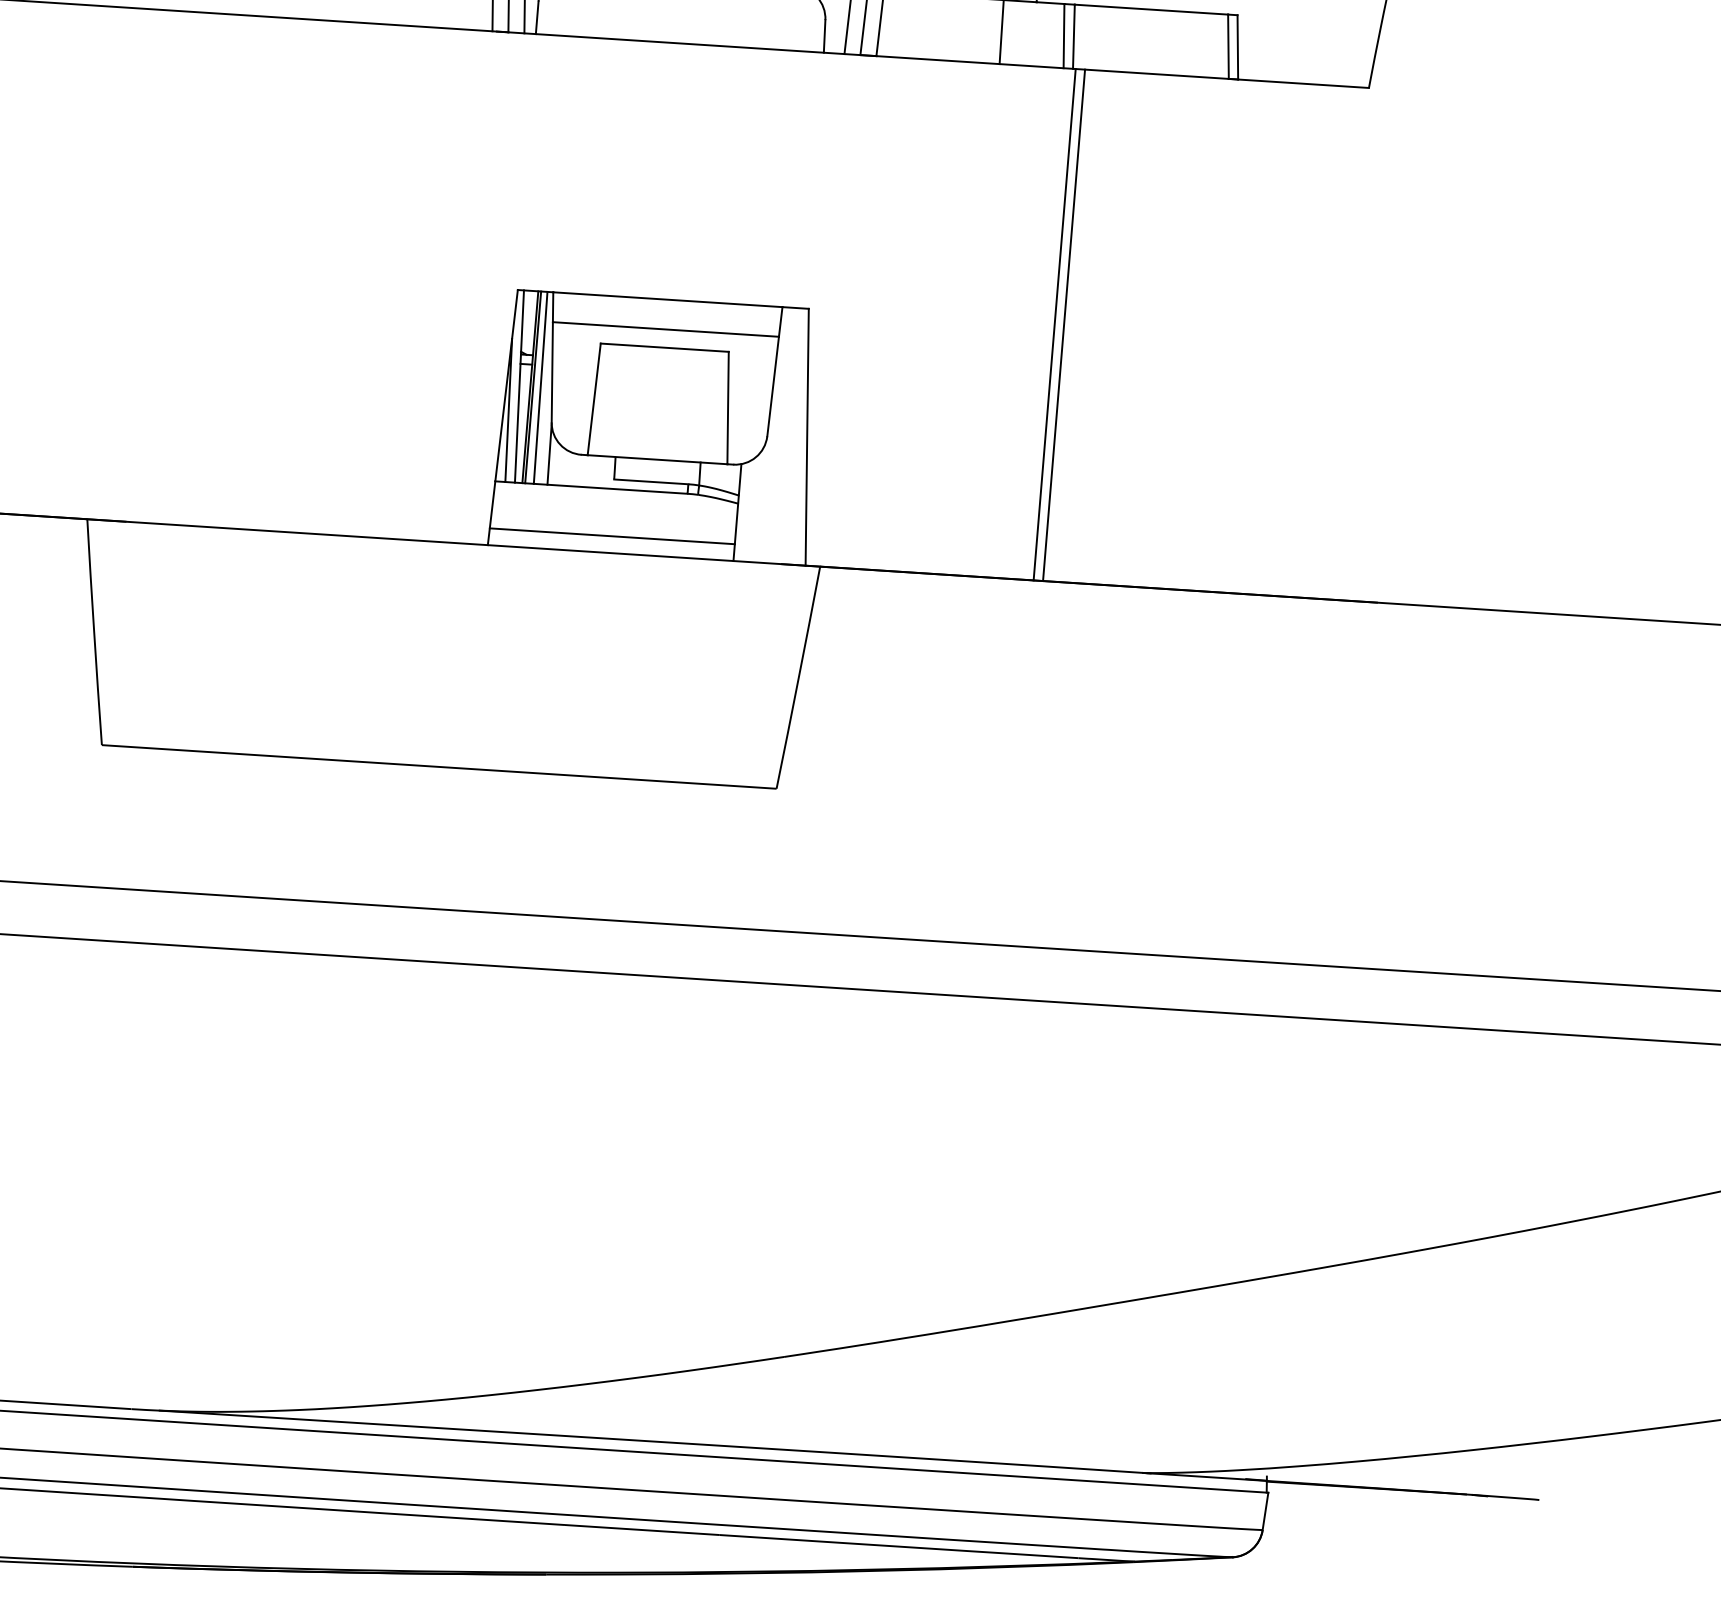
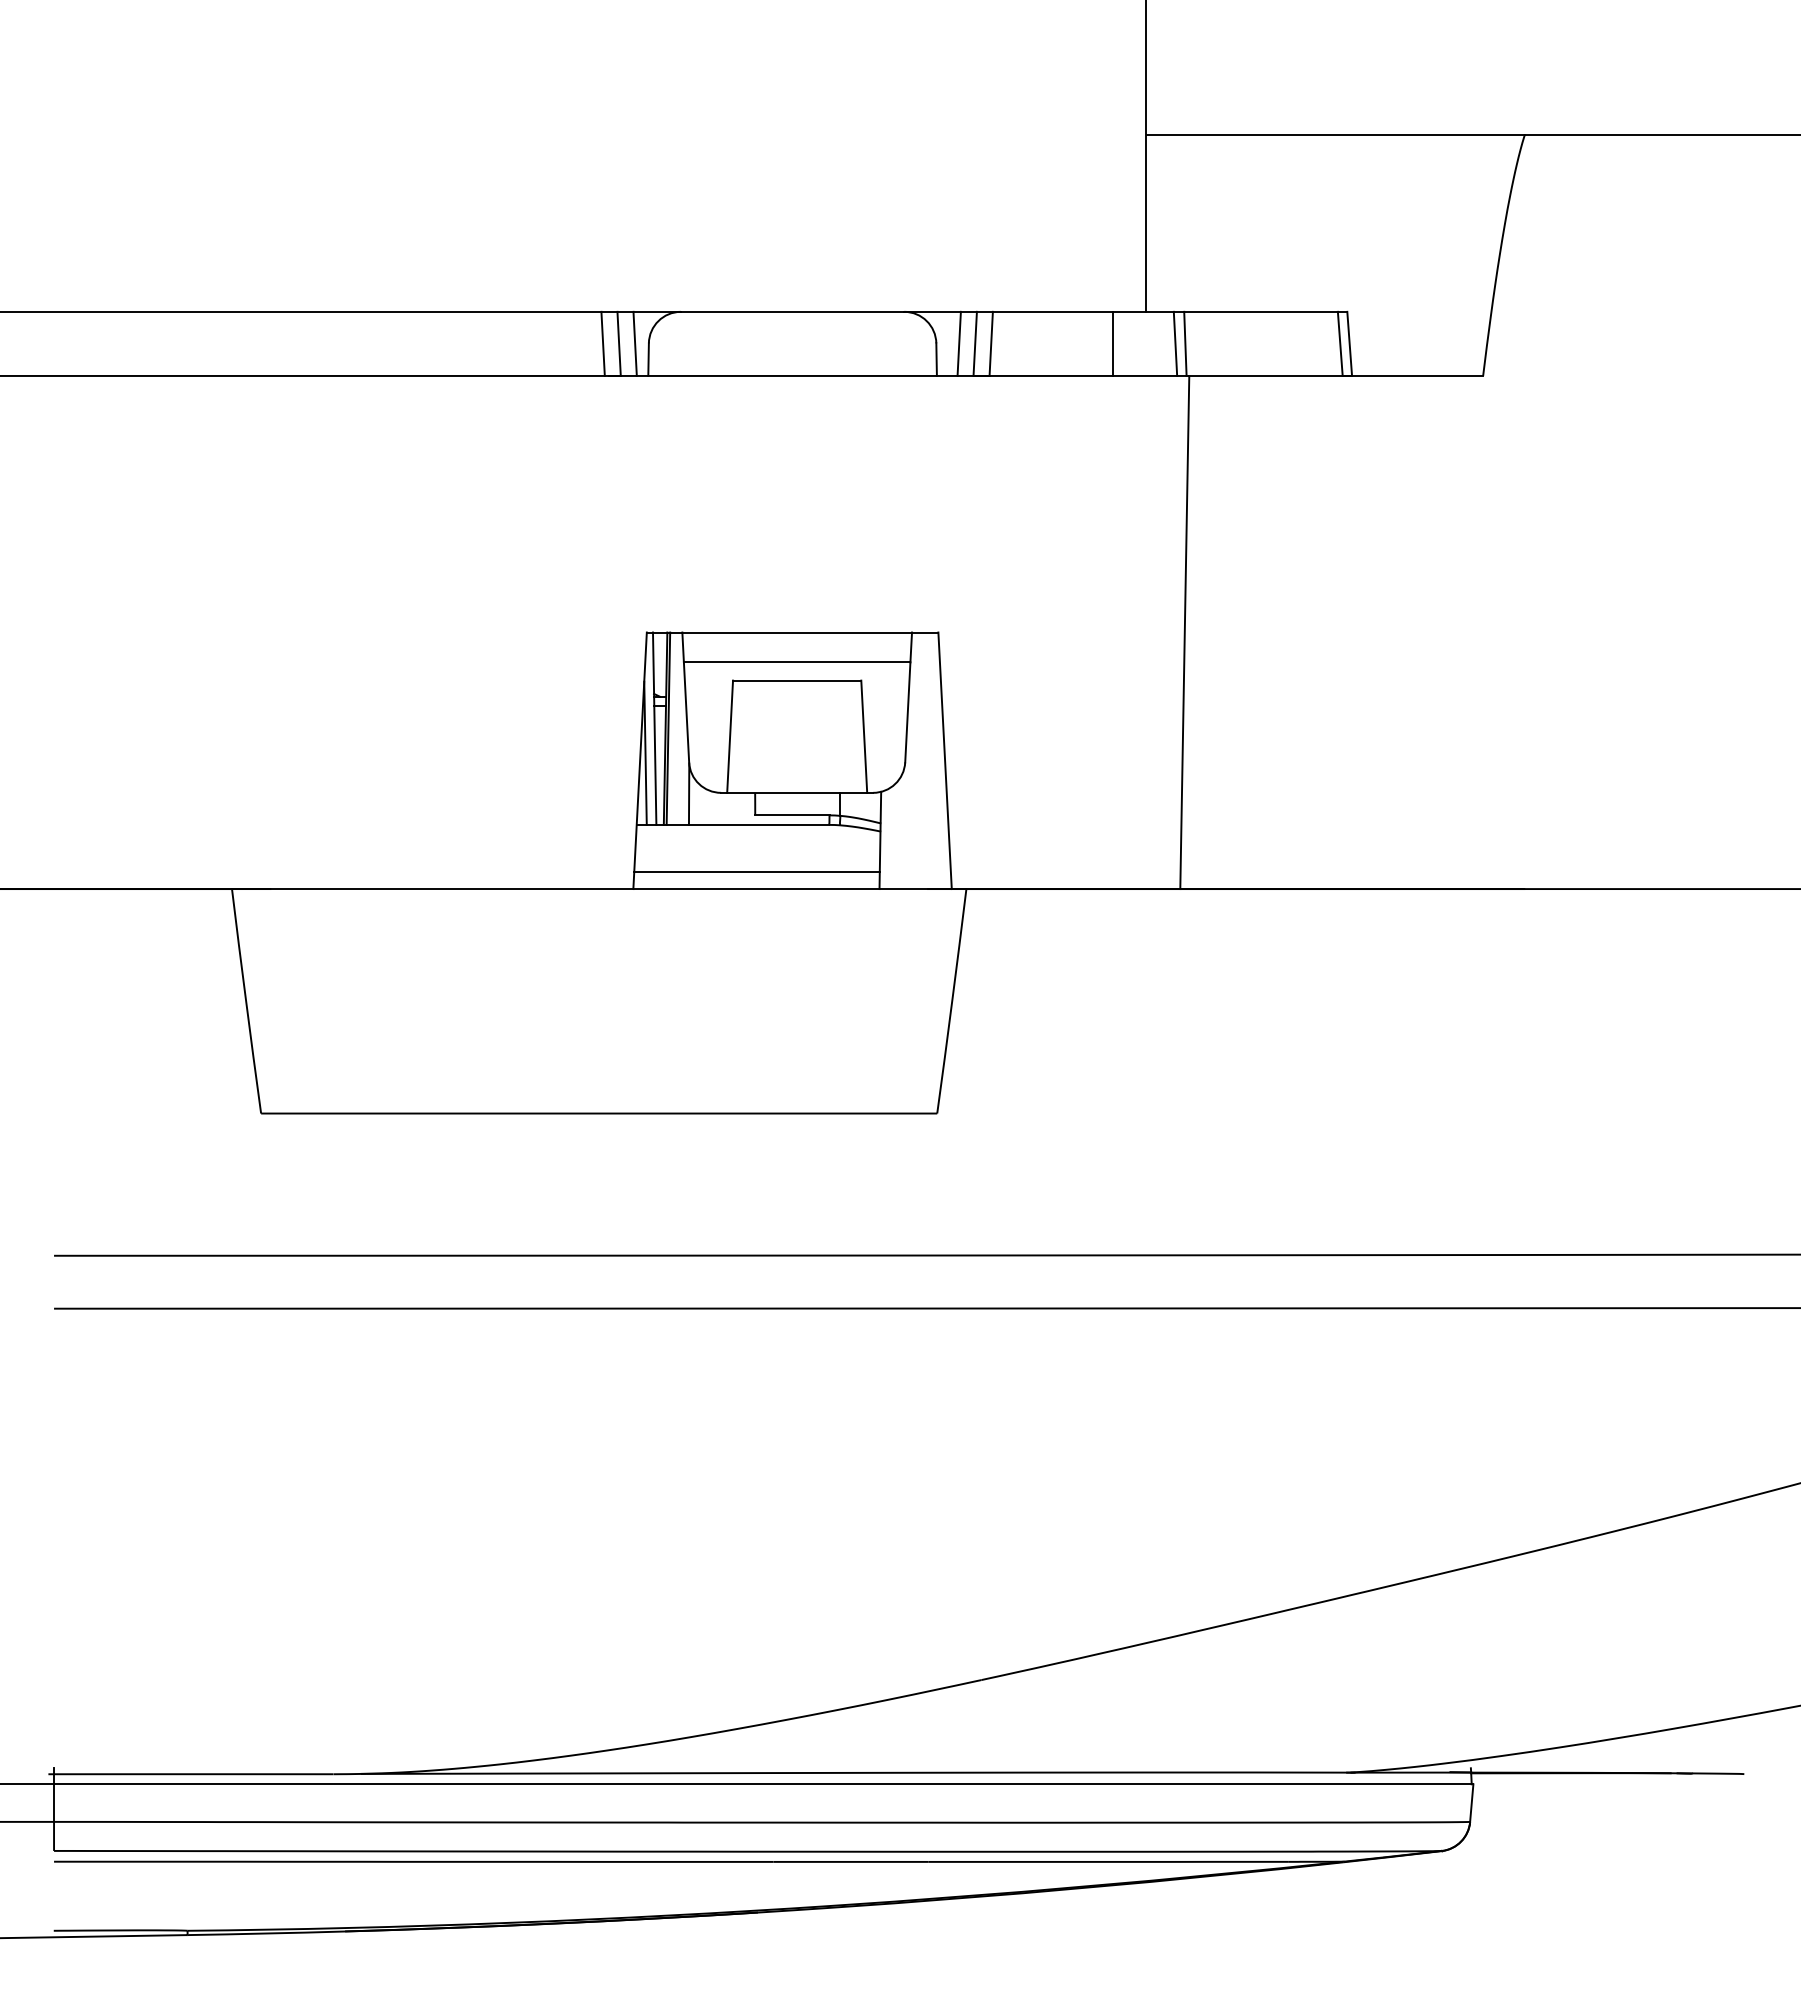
line: (1063, 325) -> (1193, 632), removed
line: (540, 387) -> (675, 728), removed

